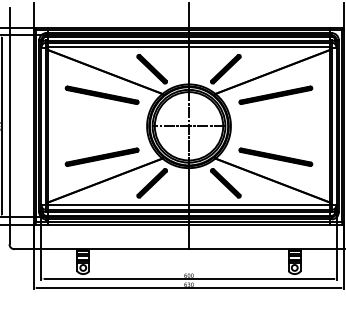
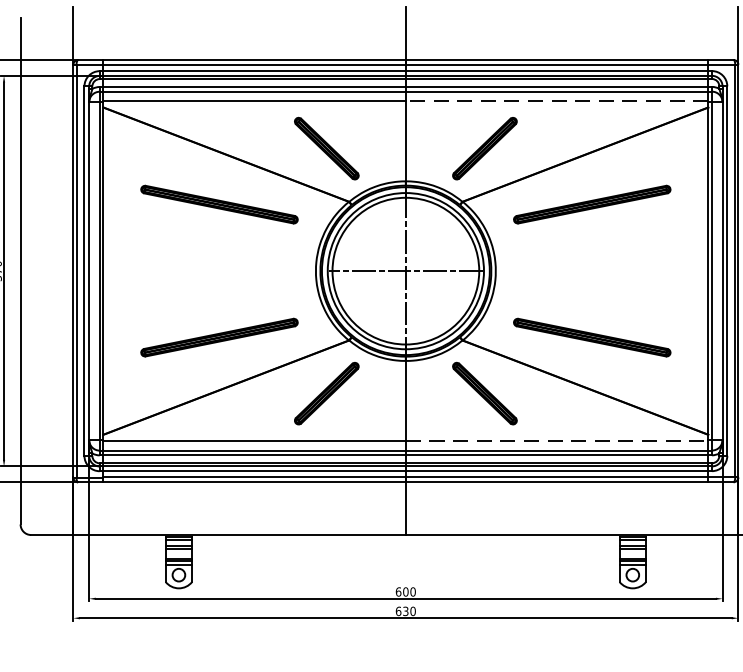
line: (258, 47) -> (555, 102), solid -> dashed
line: (259, 205) -> (557, 441), solid -> dashed

